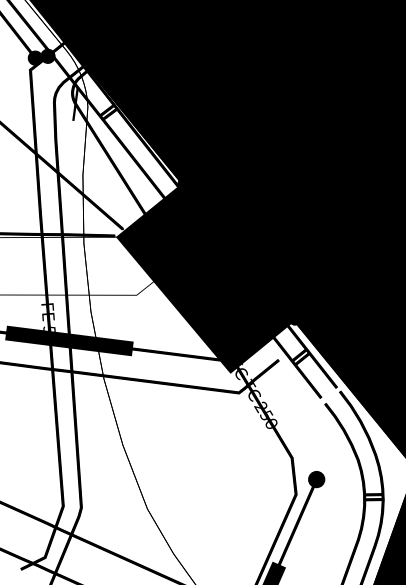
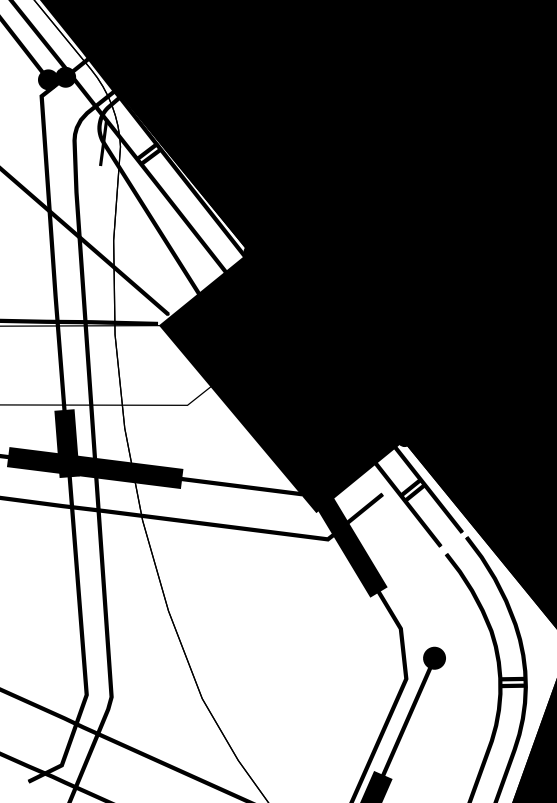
fill: (48, 323) -> (66, 444), added
fill: (253, 393) -> (347, 540), added

